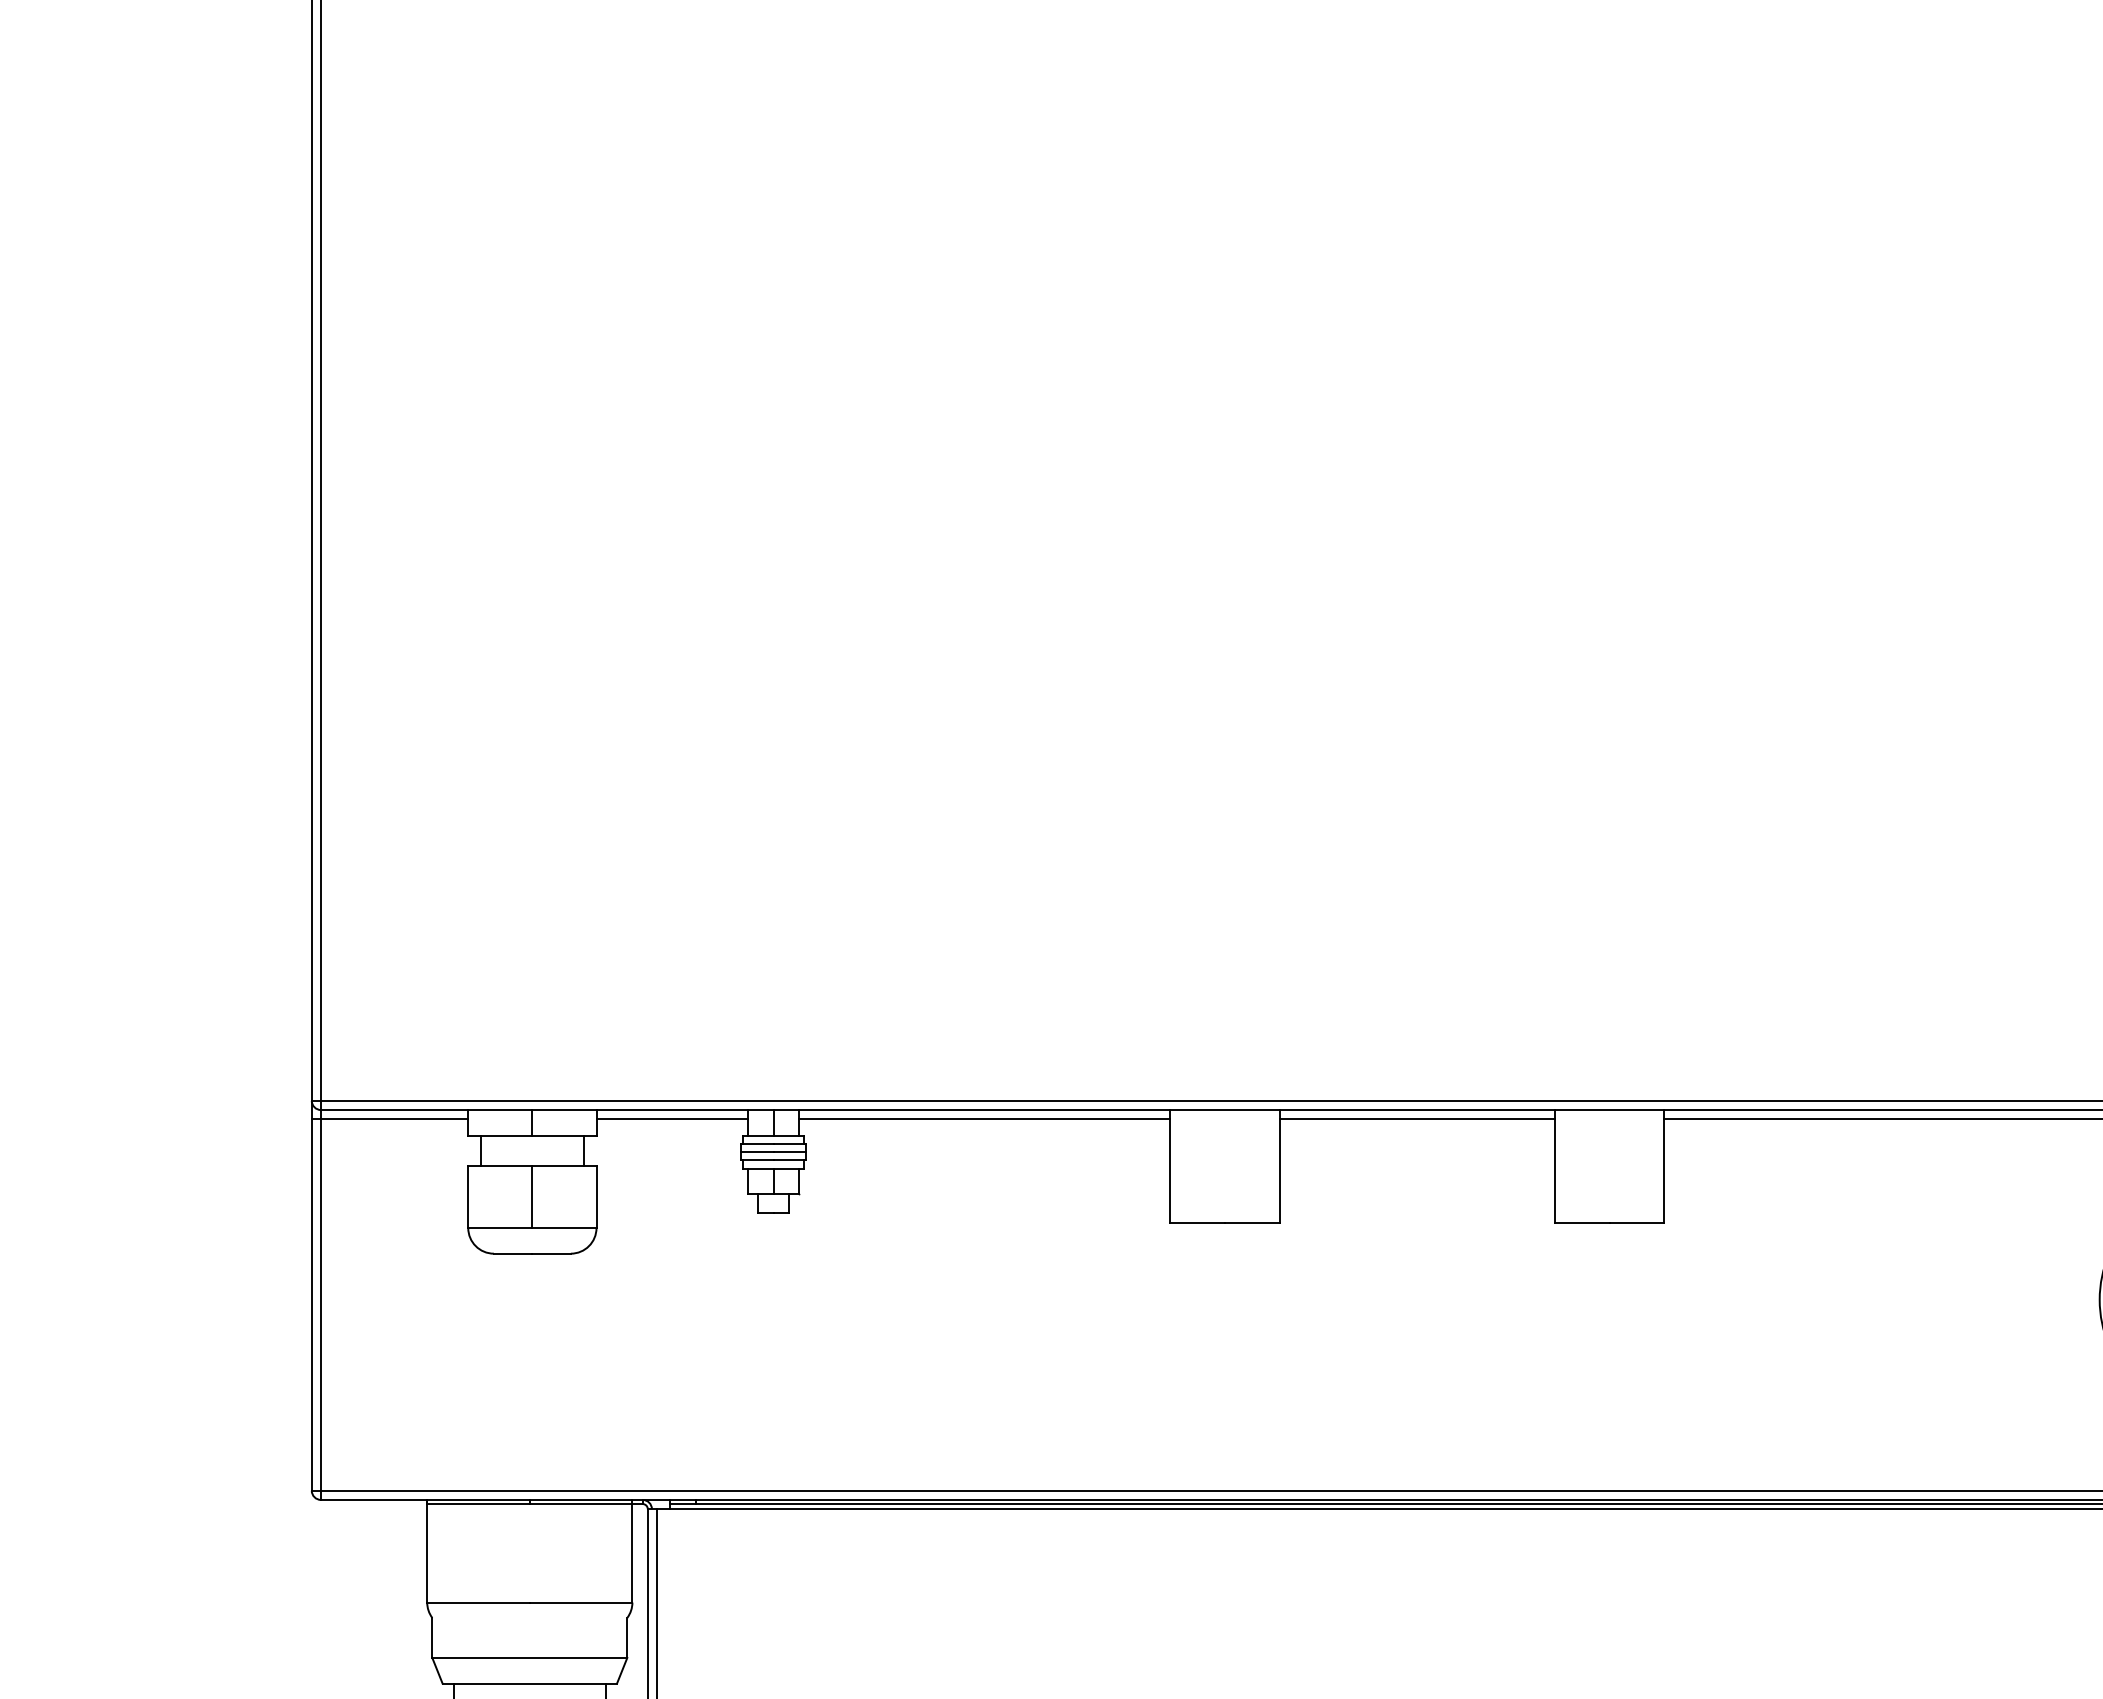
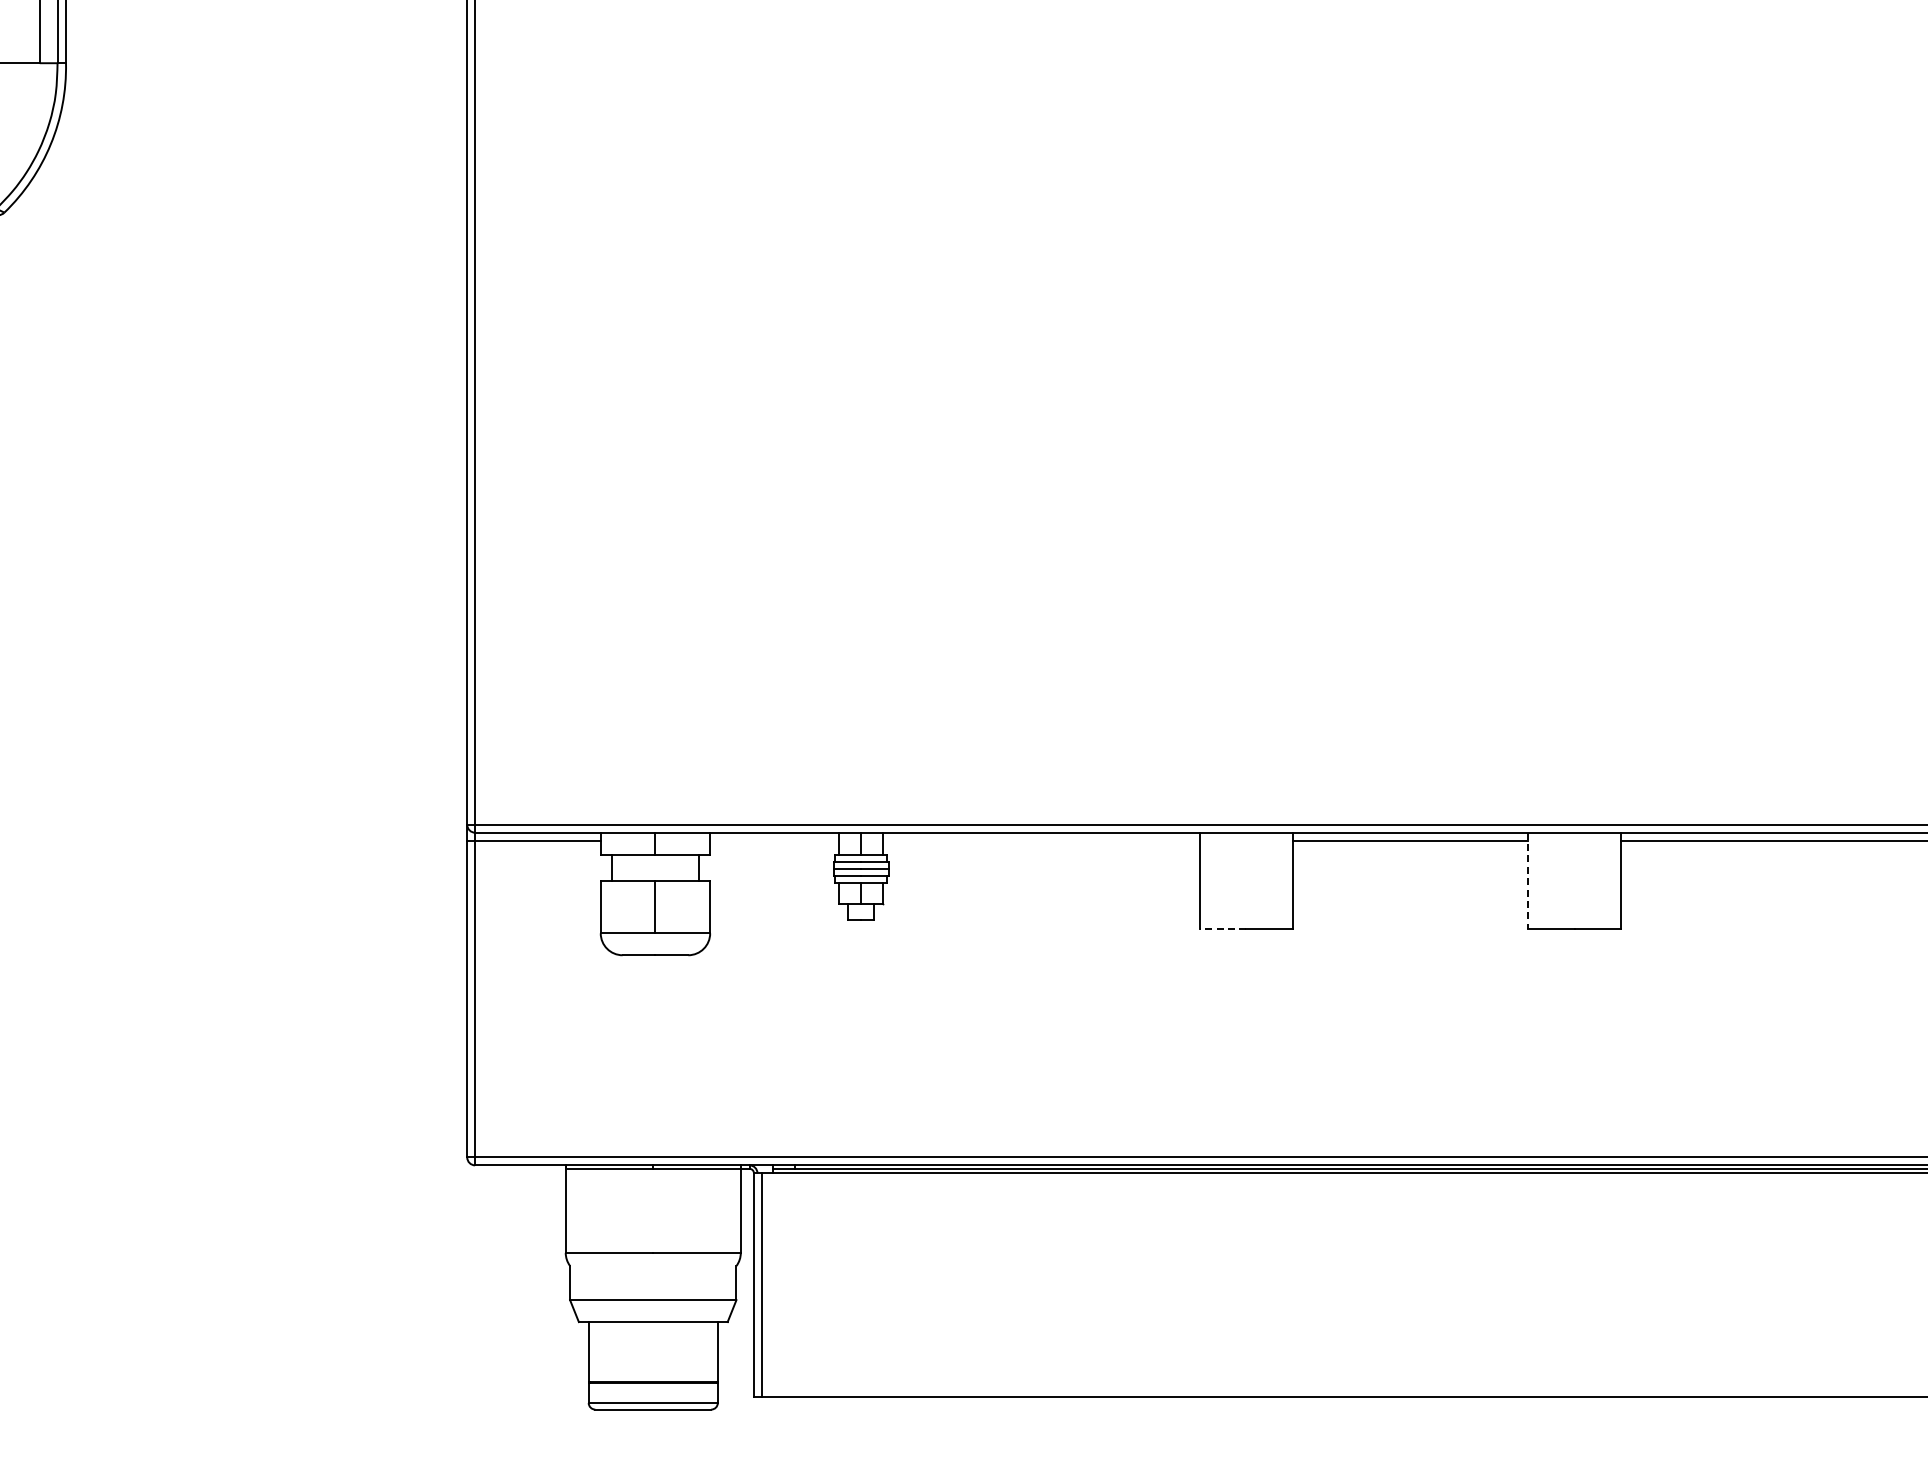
line: (671, 1119) -> (774, 840), removed
line: (984, 1119) -> (1041, 840), removed
line: (1555, 1167) -> (1528, 881), solid -> dashed
line: (1197, 1222) -> (1222, 928), solid -> dashed

